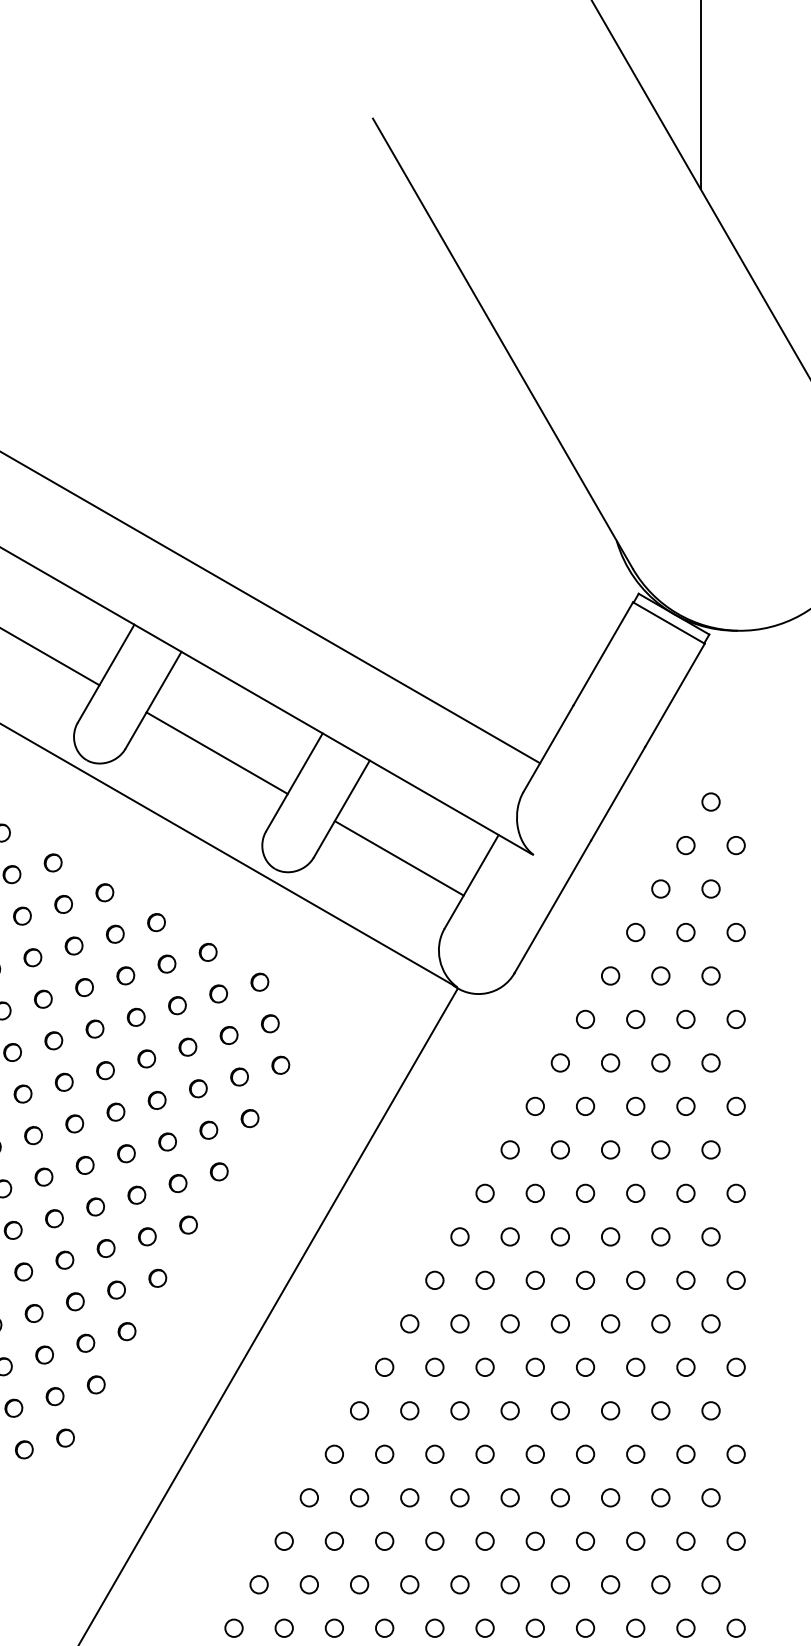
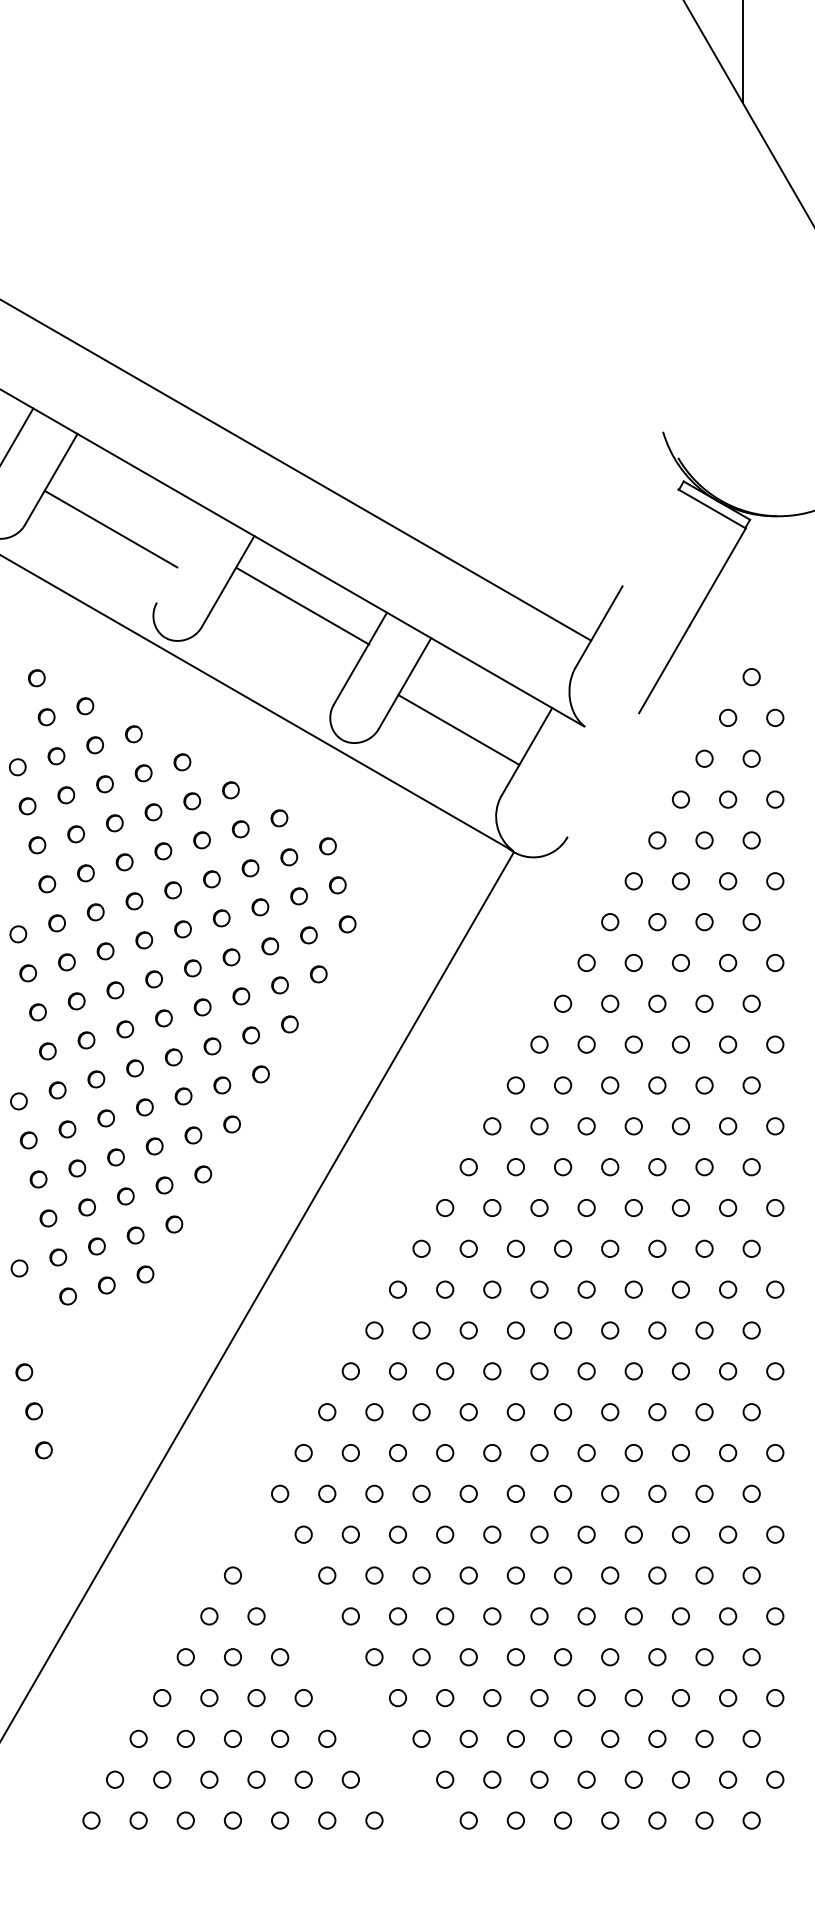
line: (503, 343) -> (556, 246), removed
line: (603, 653) -> (650, 537), removed
line: (106, 673) -> (183, 556), removed
line: (216, 752) -> (302, 605), moved
line: (553, 906) -> (603, 775), removed

